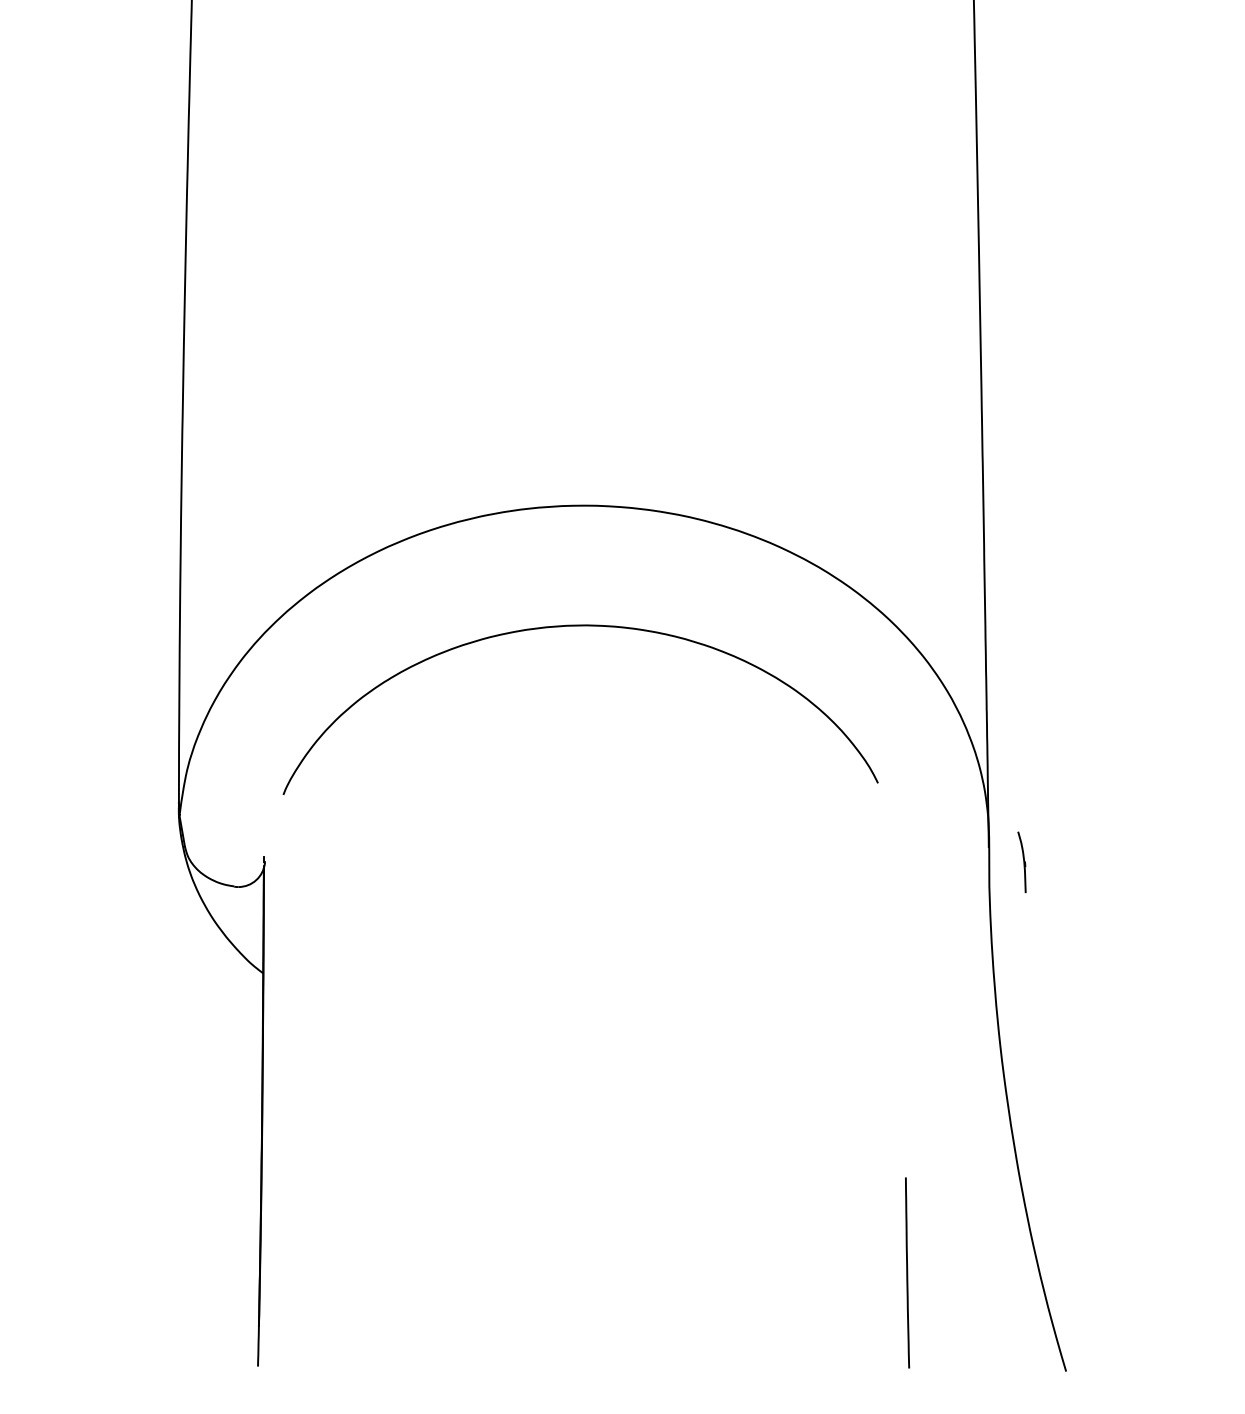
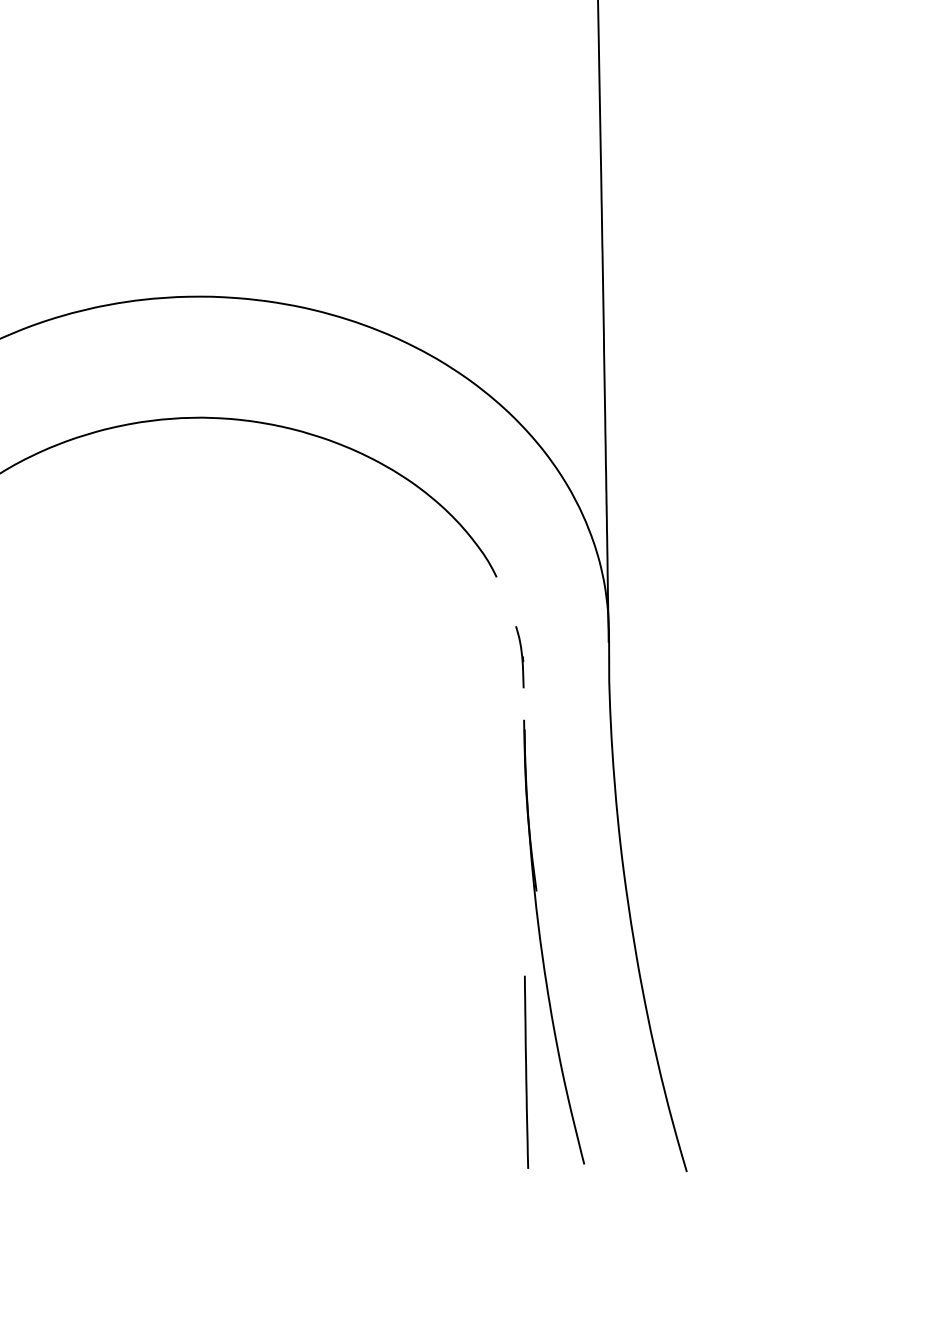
part: (1021, 862) -> (519, 657), moved
part: (922, 1144) -> (541, 942), added

